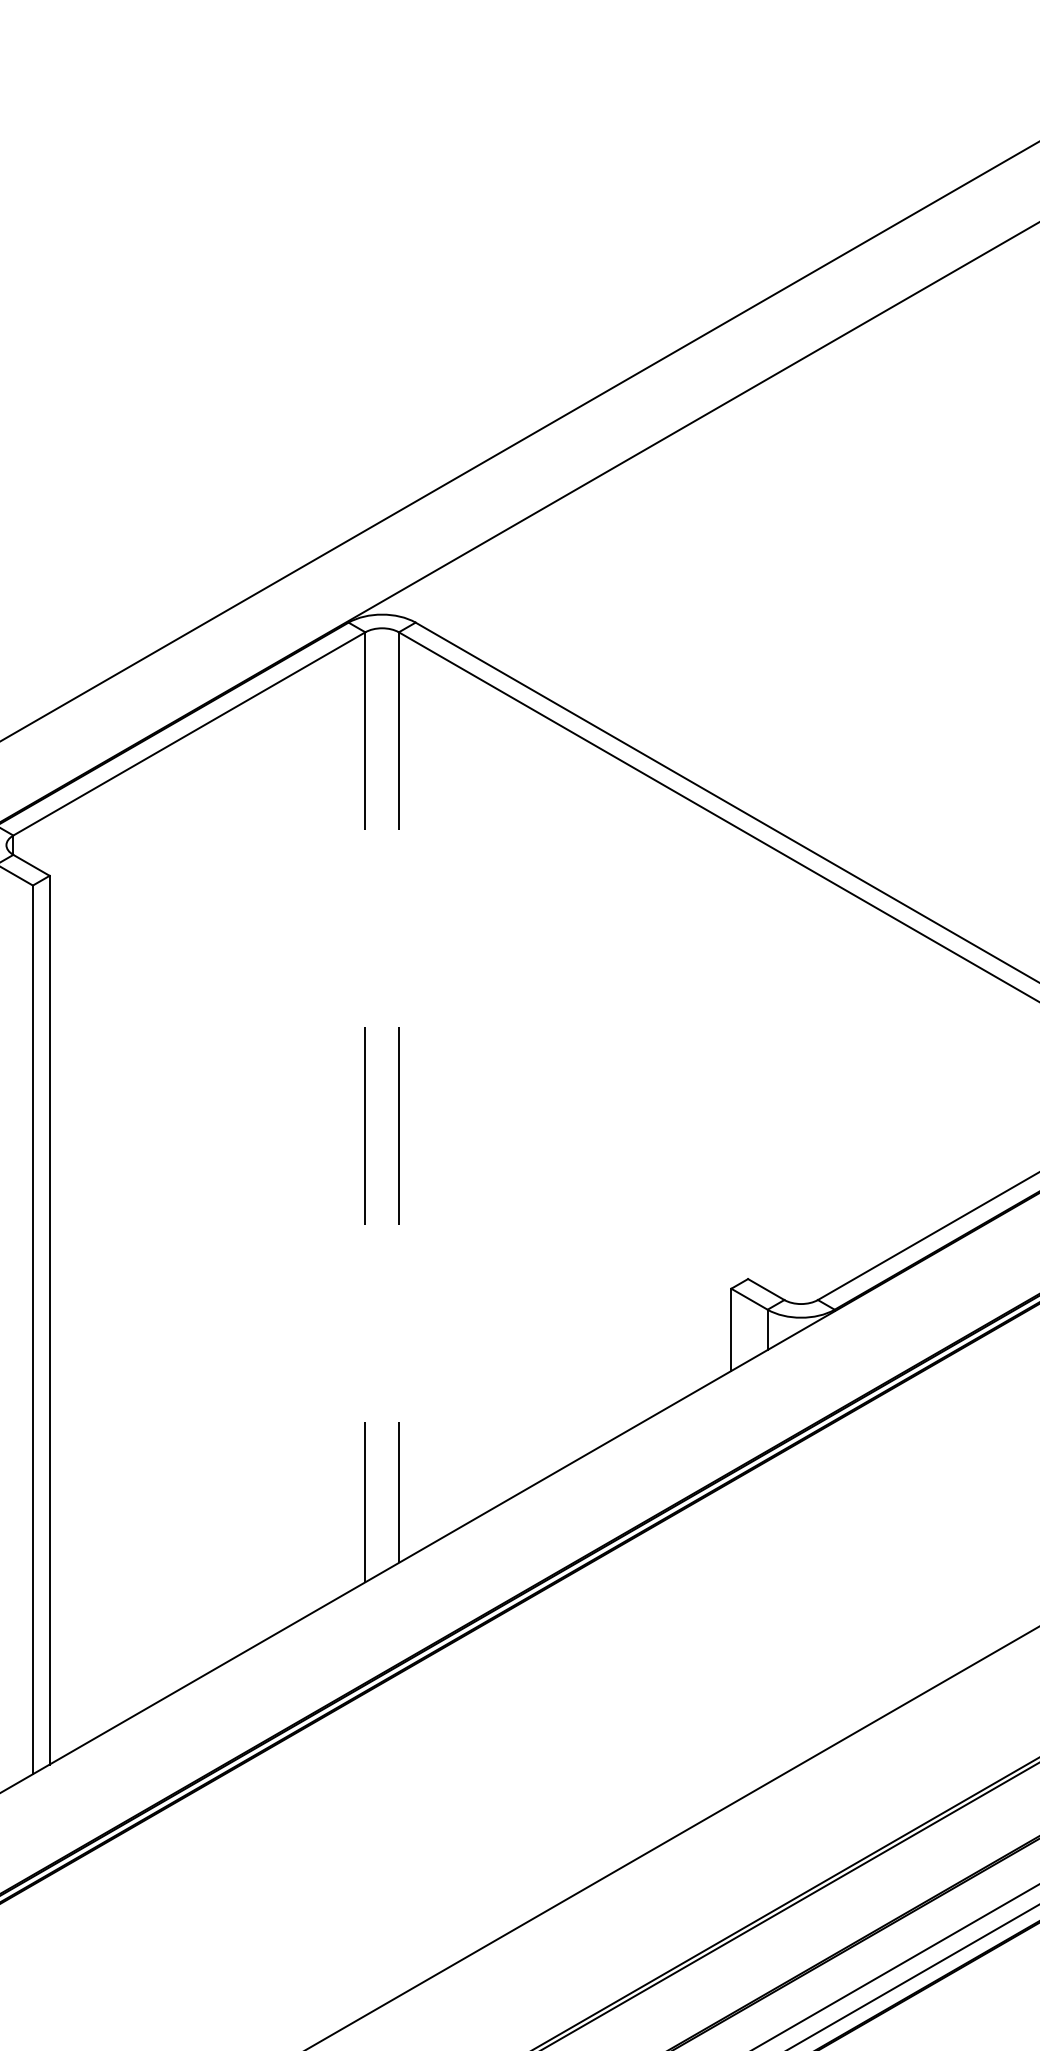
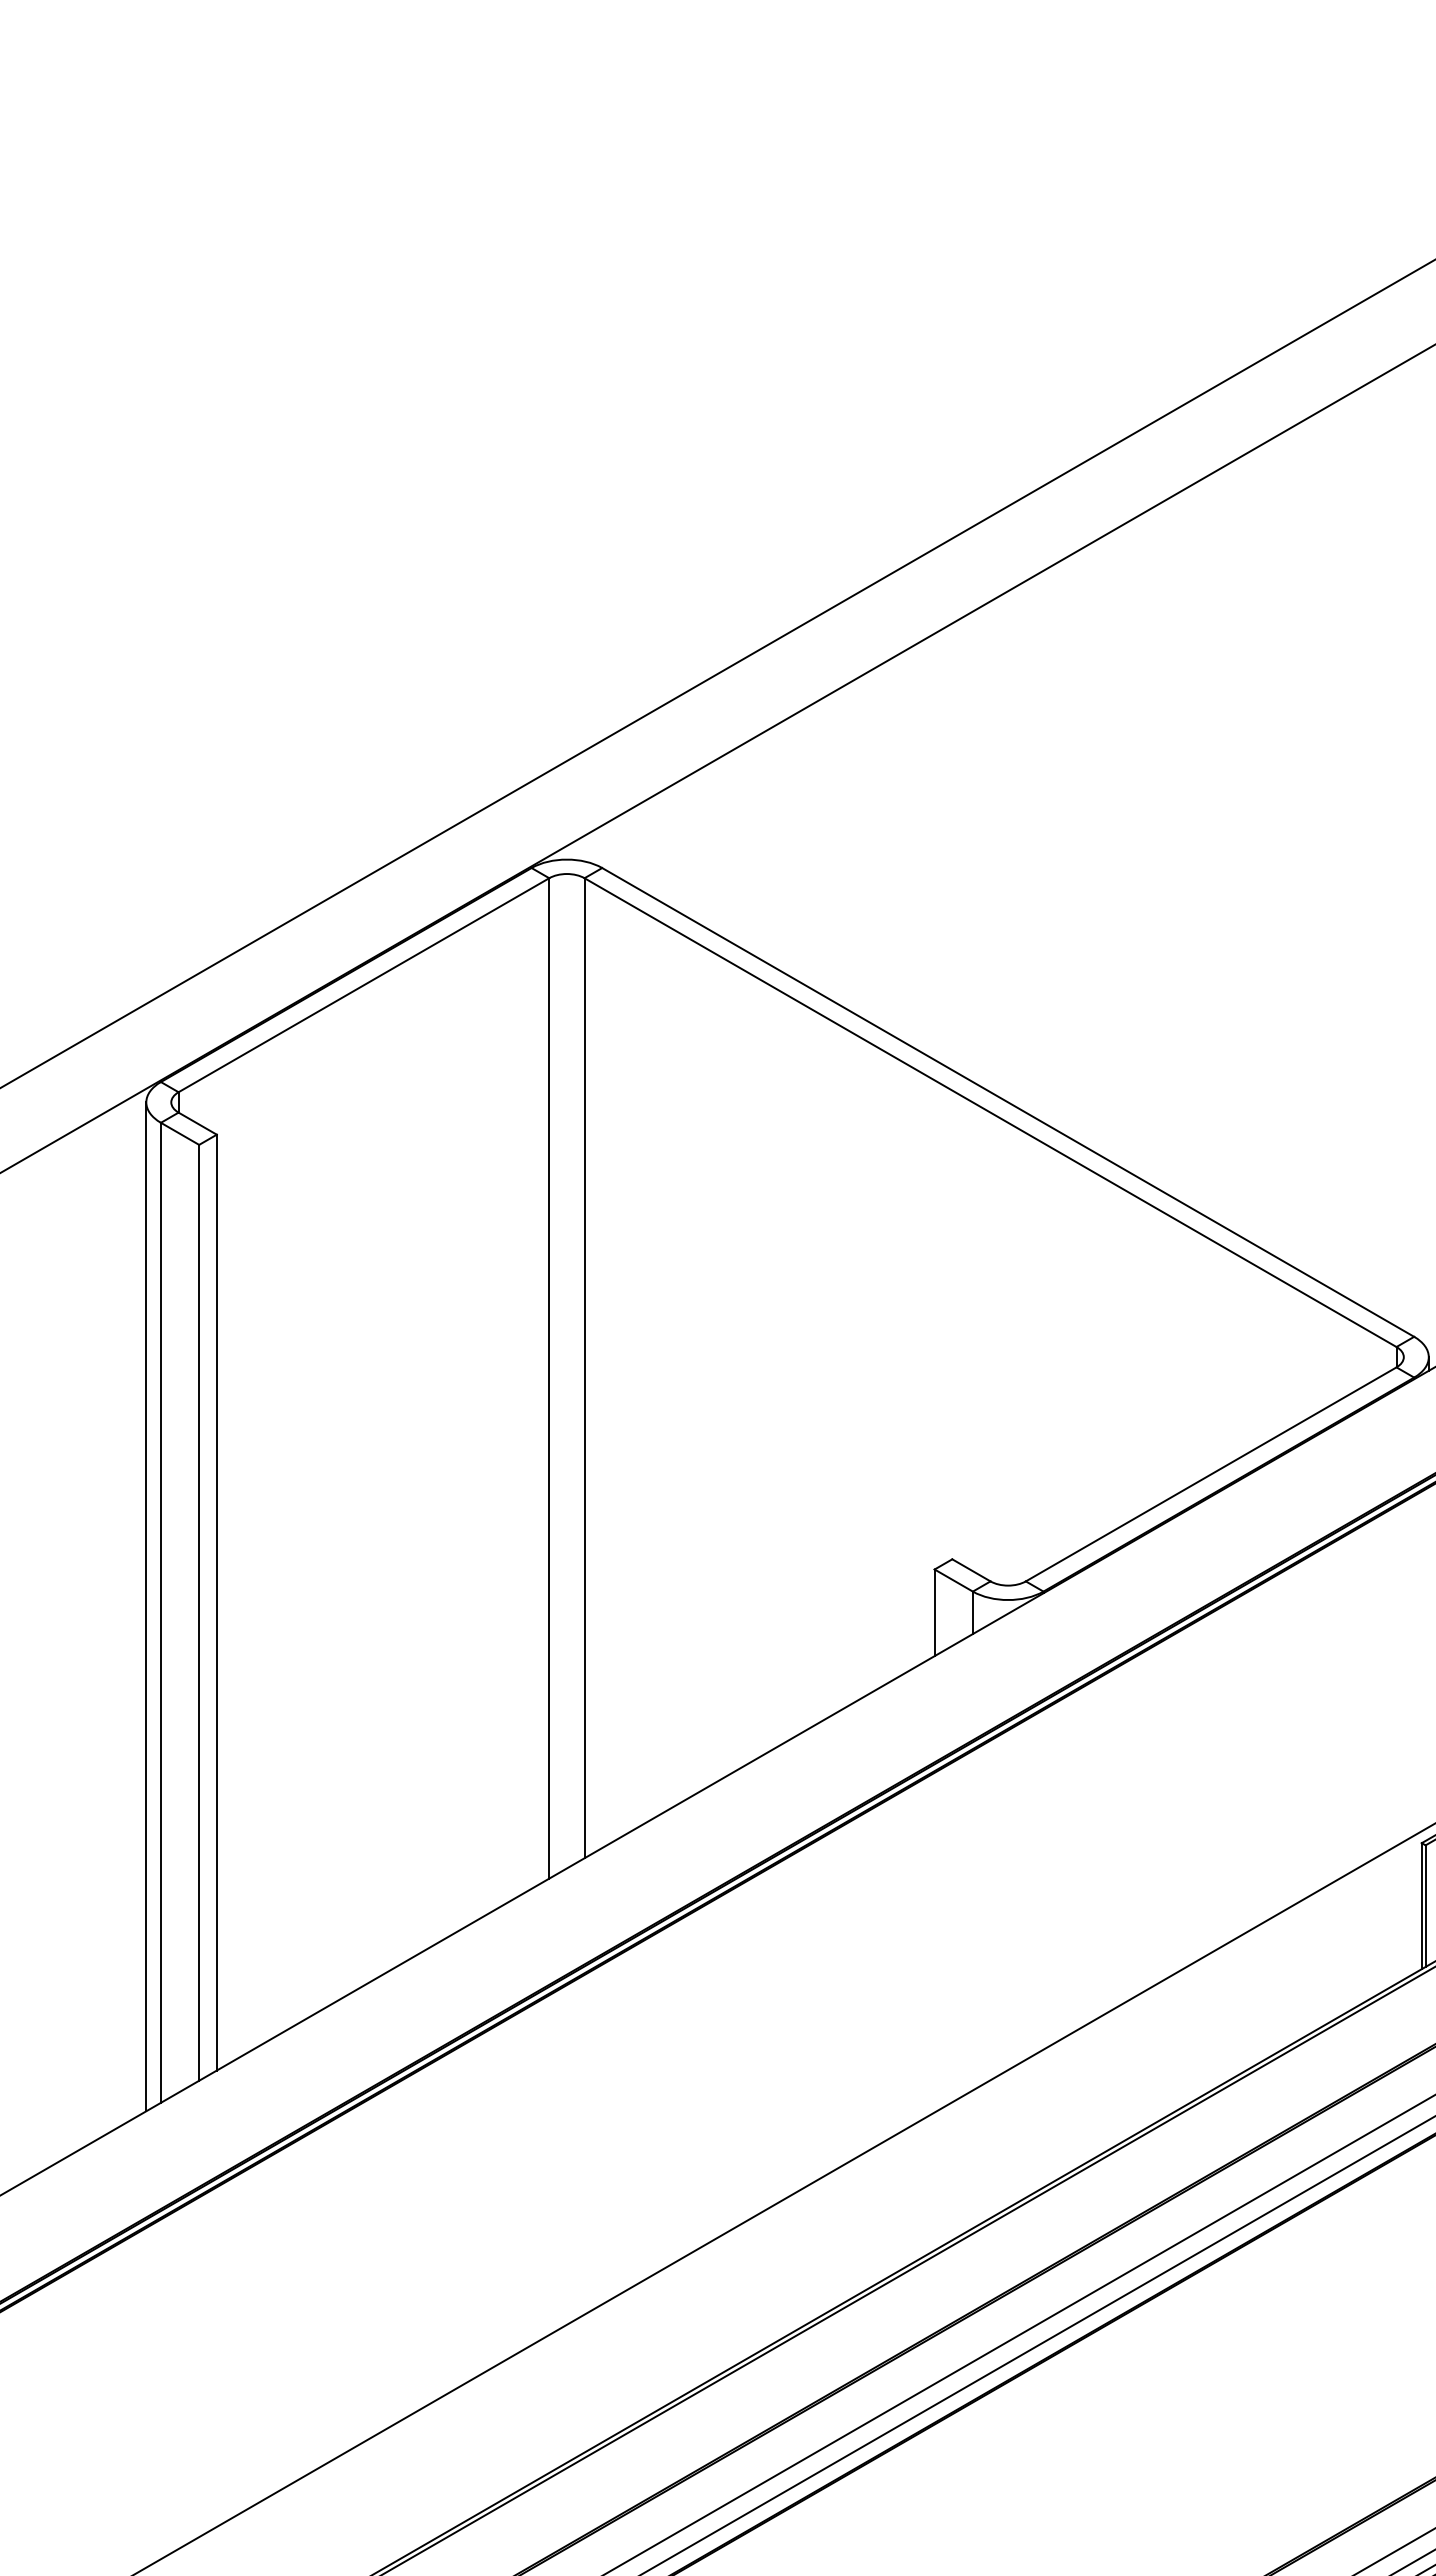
line: (398, 1097) -> (584, 1368), dashed -> solid
line: (365, 1107) -> (549, 1378), dashed -> solid

